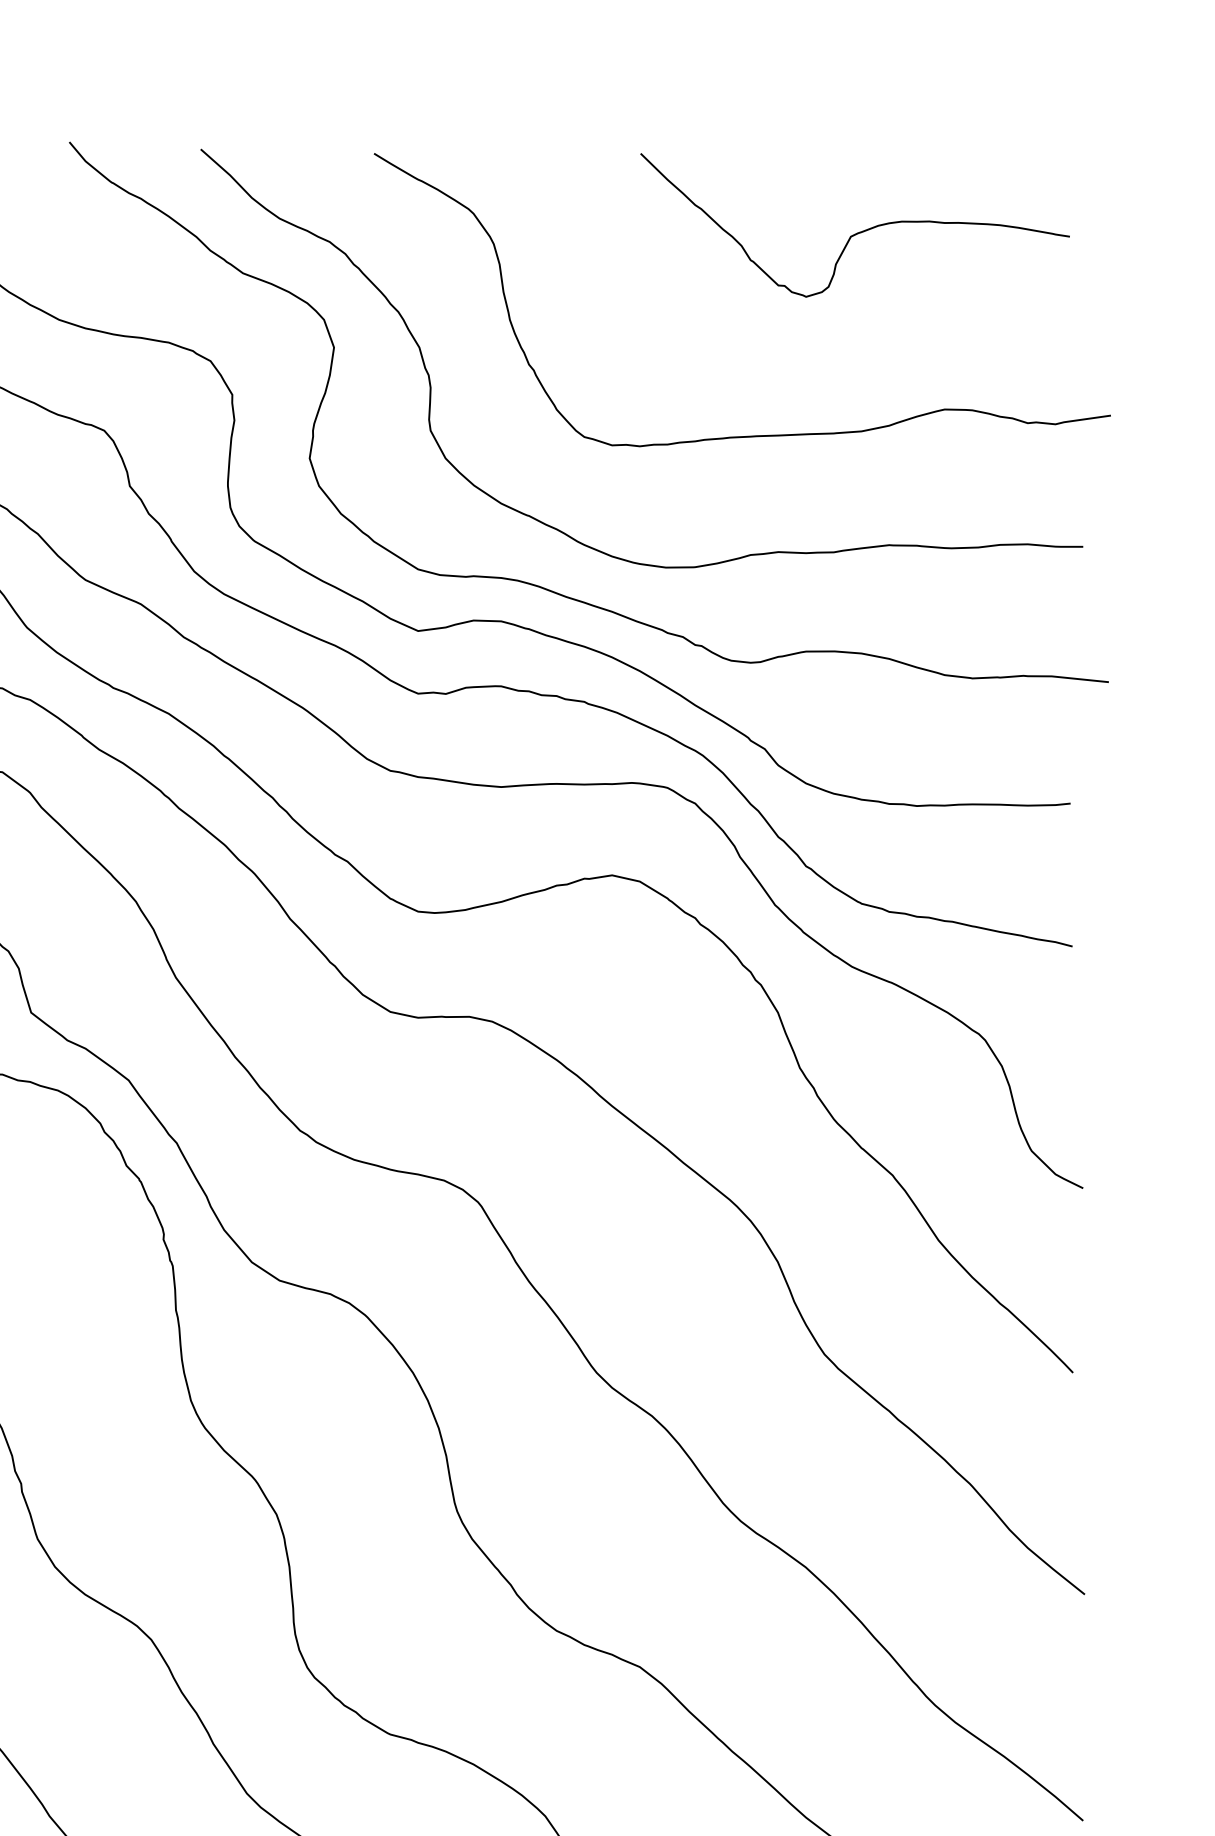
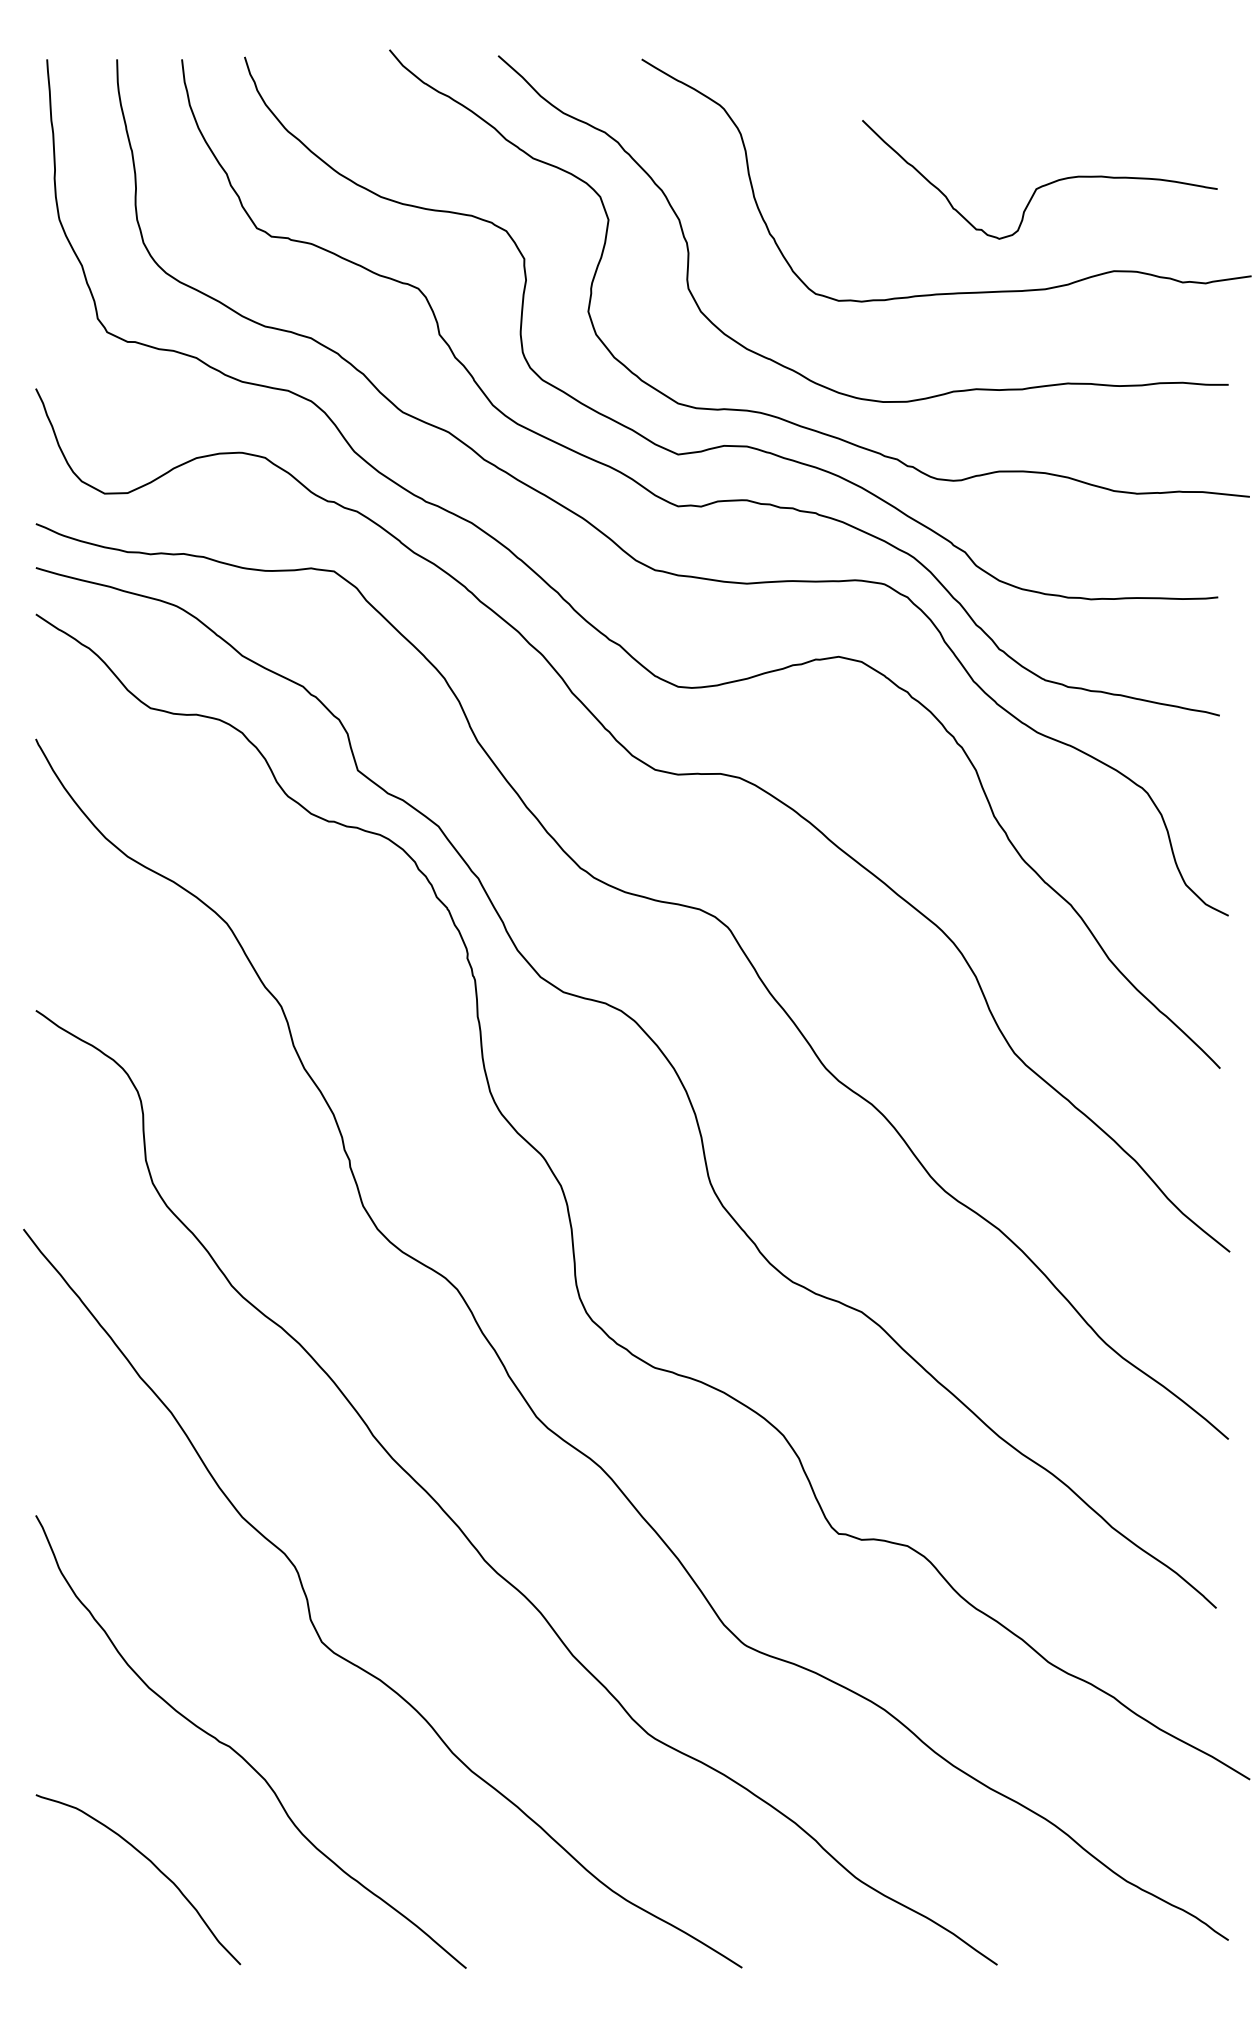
curve: (857, 232) -> (1041, 185), moved

